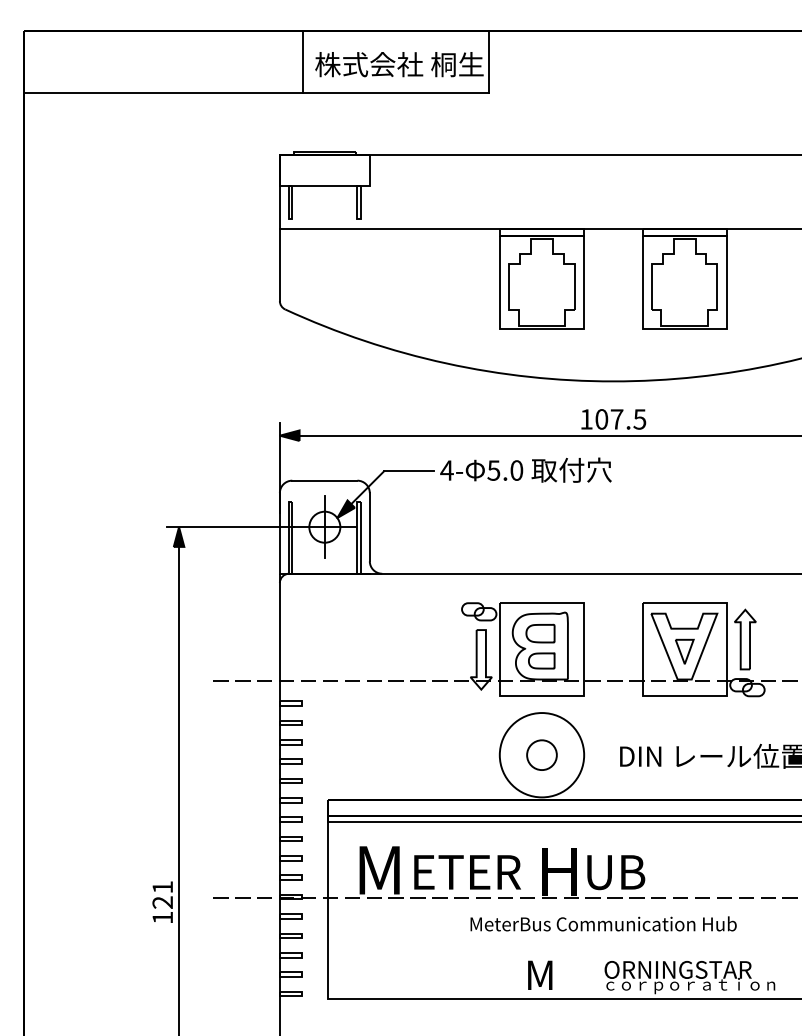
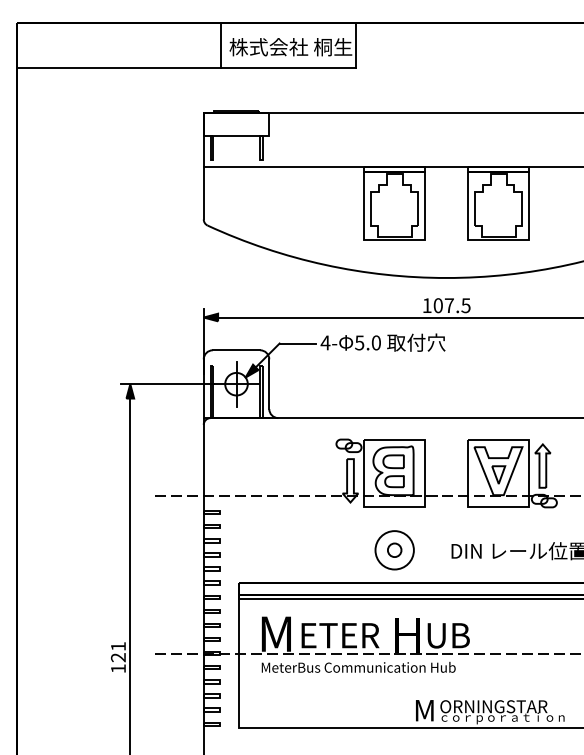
circle: (541, 754) -> (394, 549), size x0.62
circle: (541, 754) -> (394, 549), size x0.62
text: (603, 923) -> (358, 667), moved
text: (540, 974) -> (424, 710), moved

